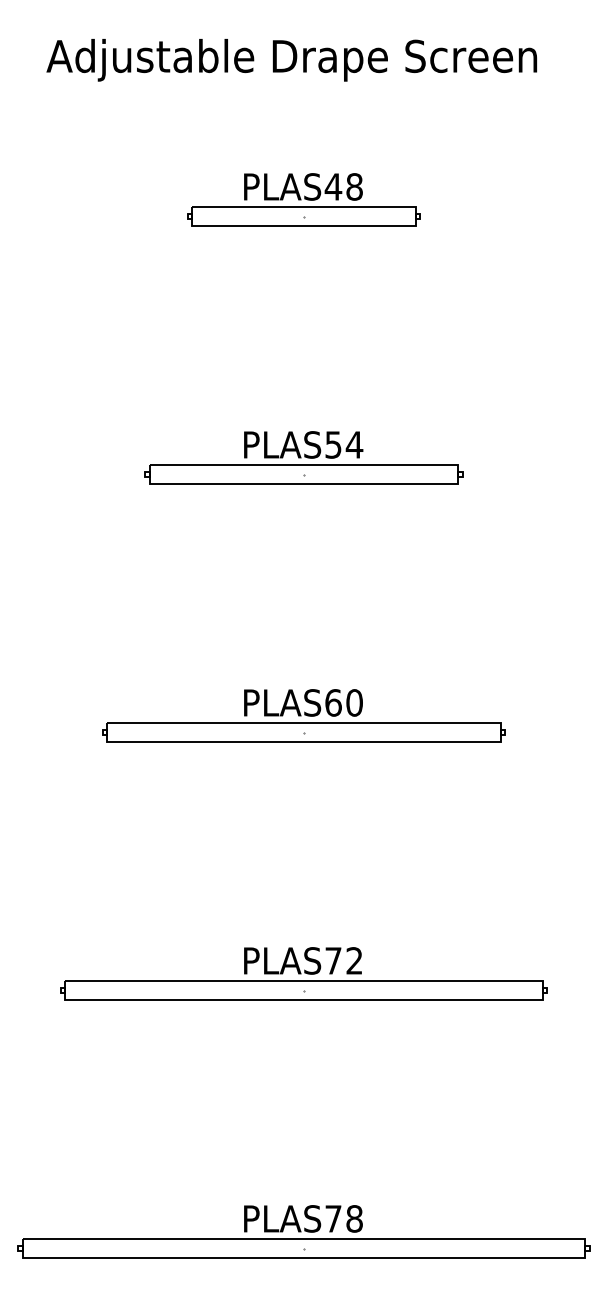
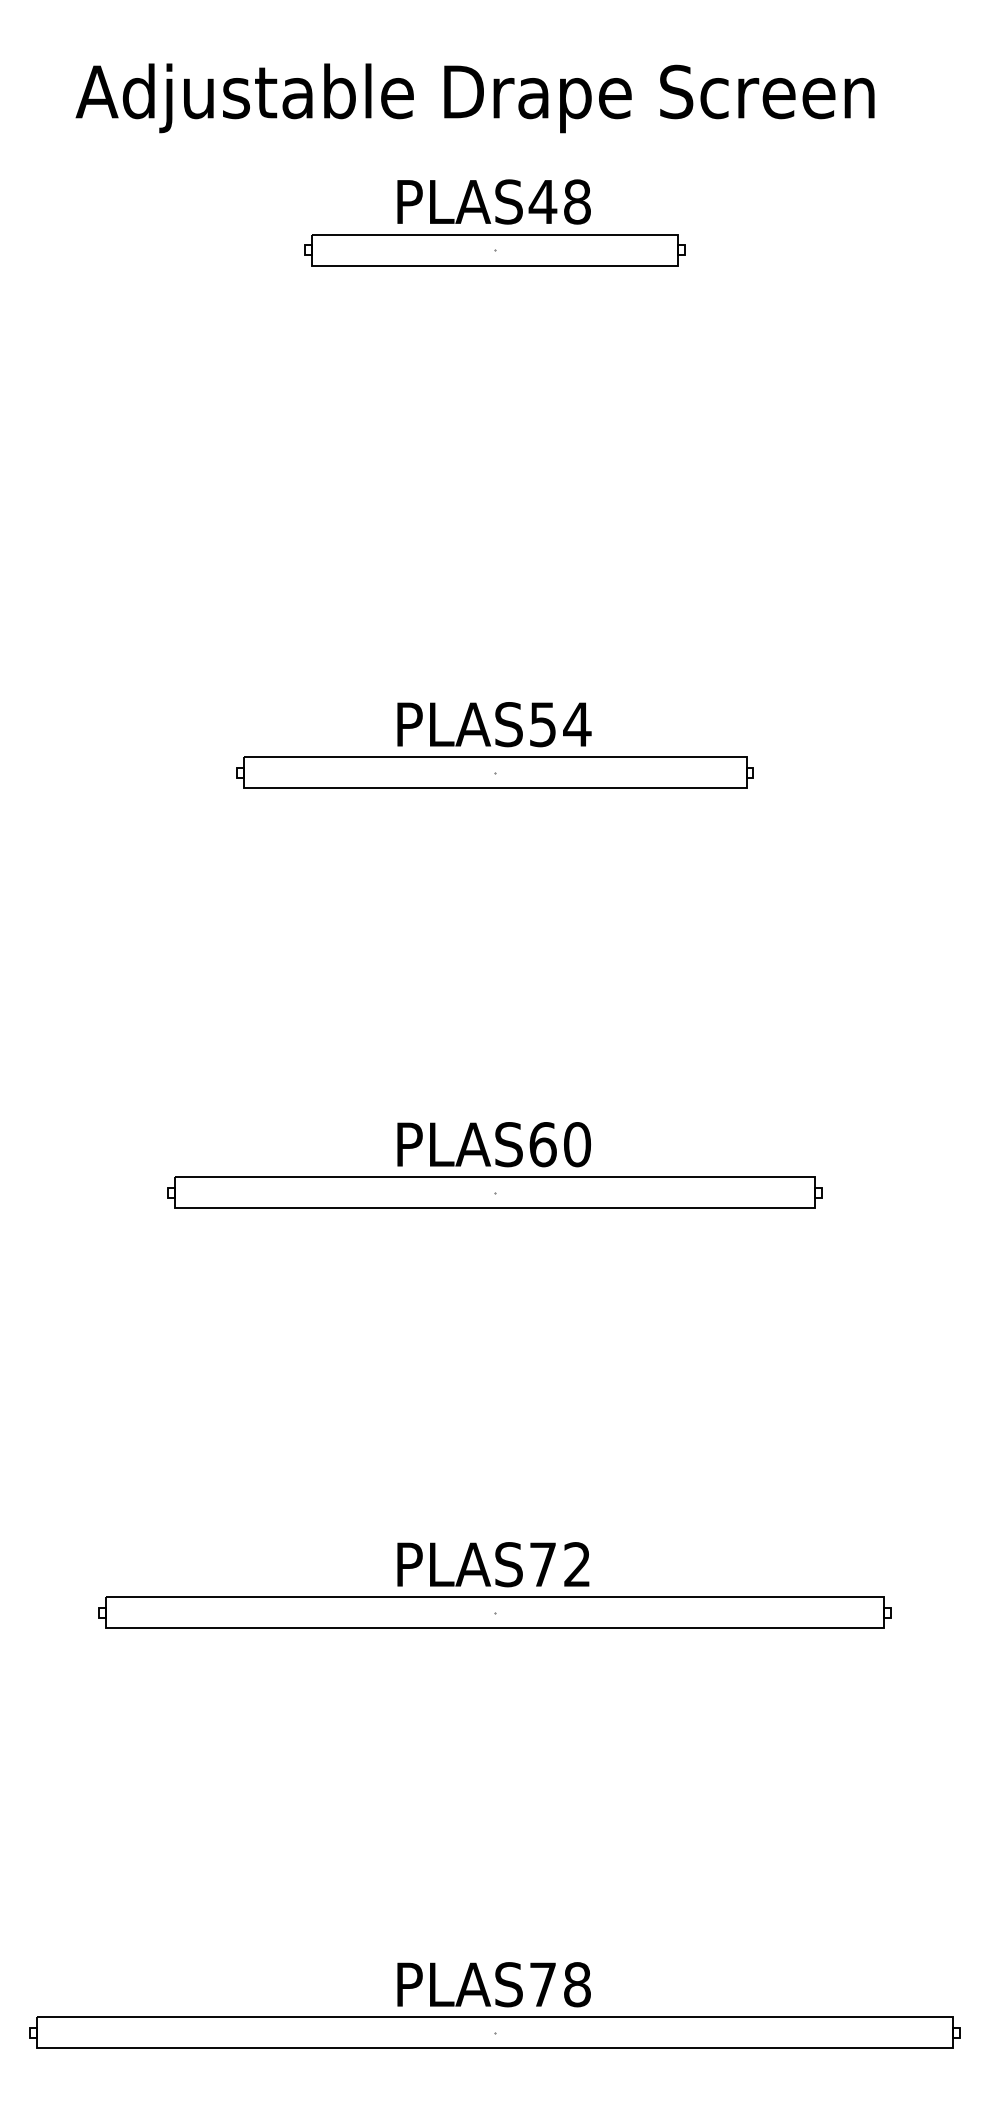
part: (303, 199) -> (494, 222), moved

